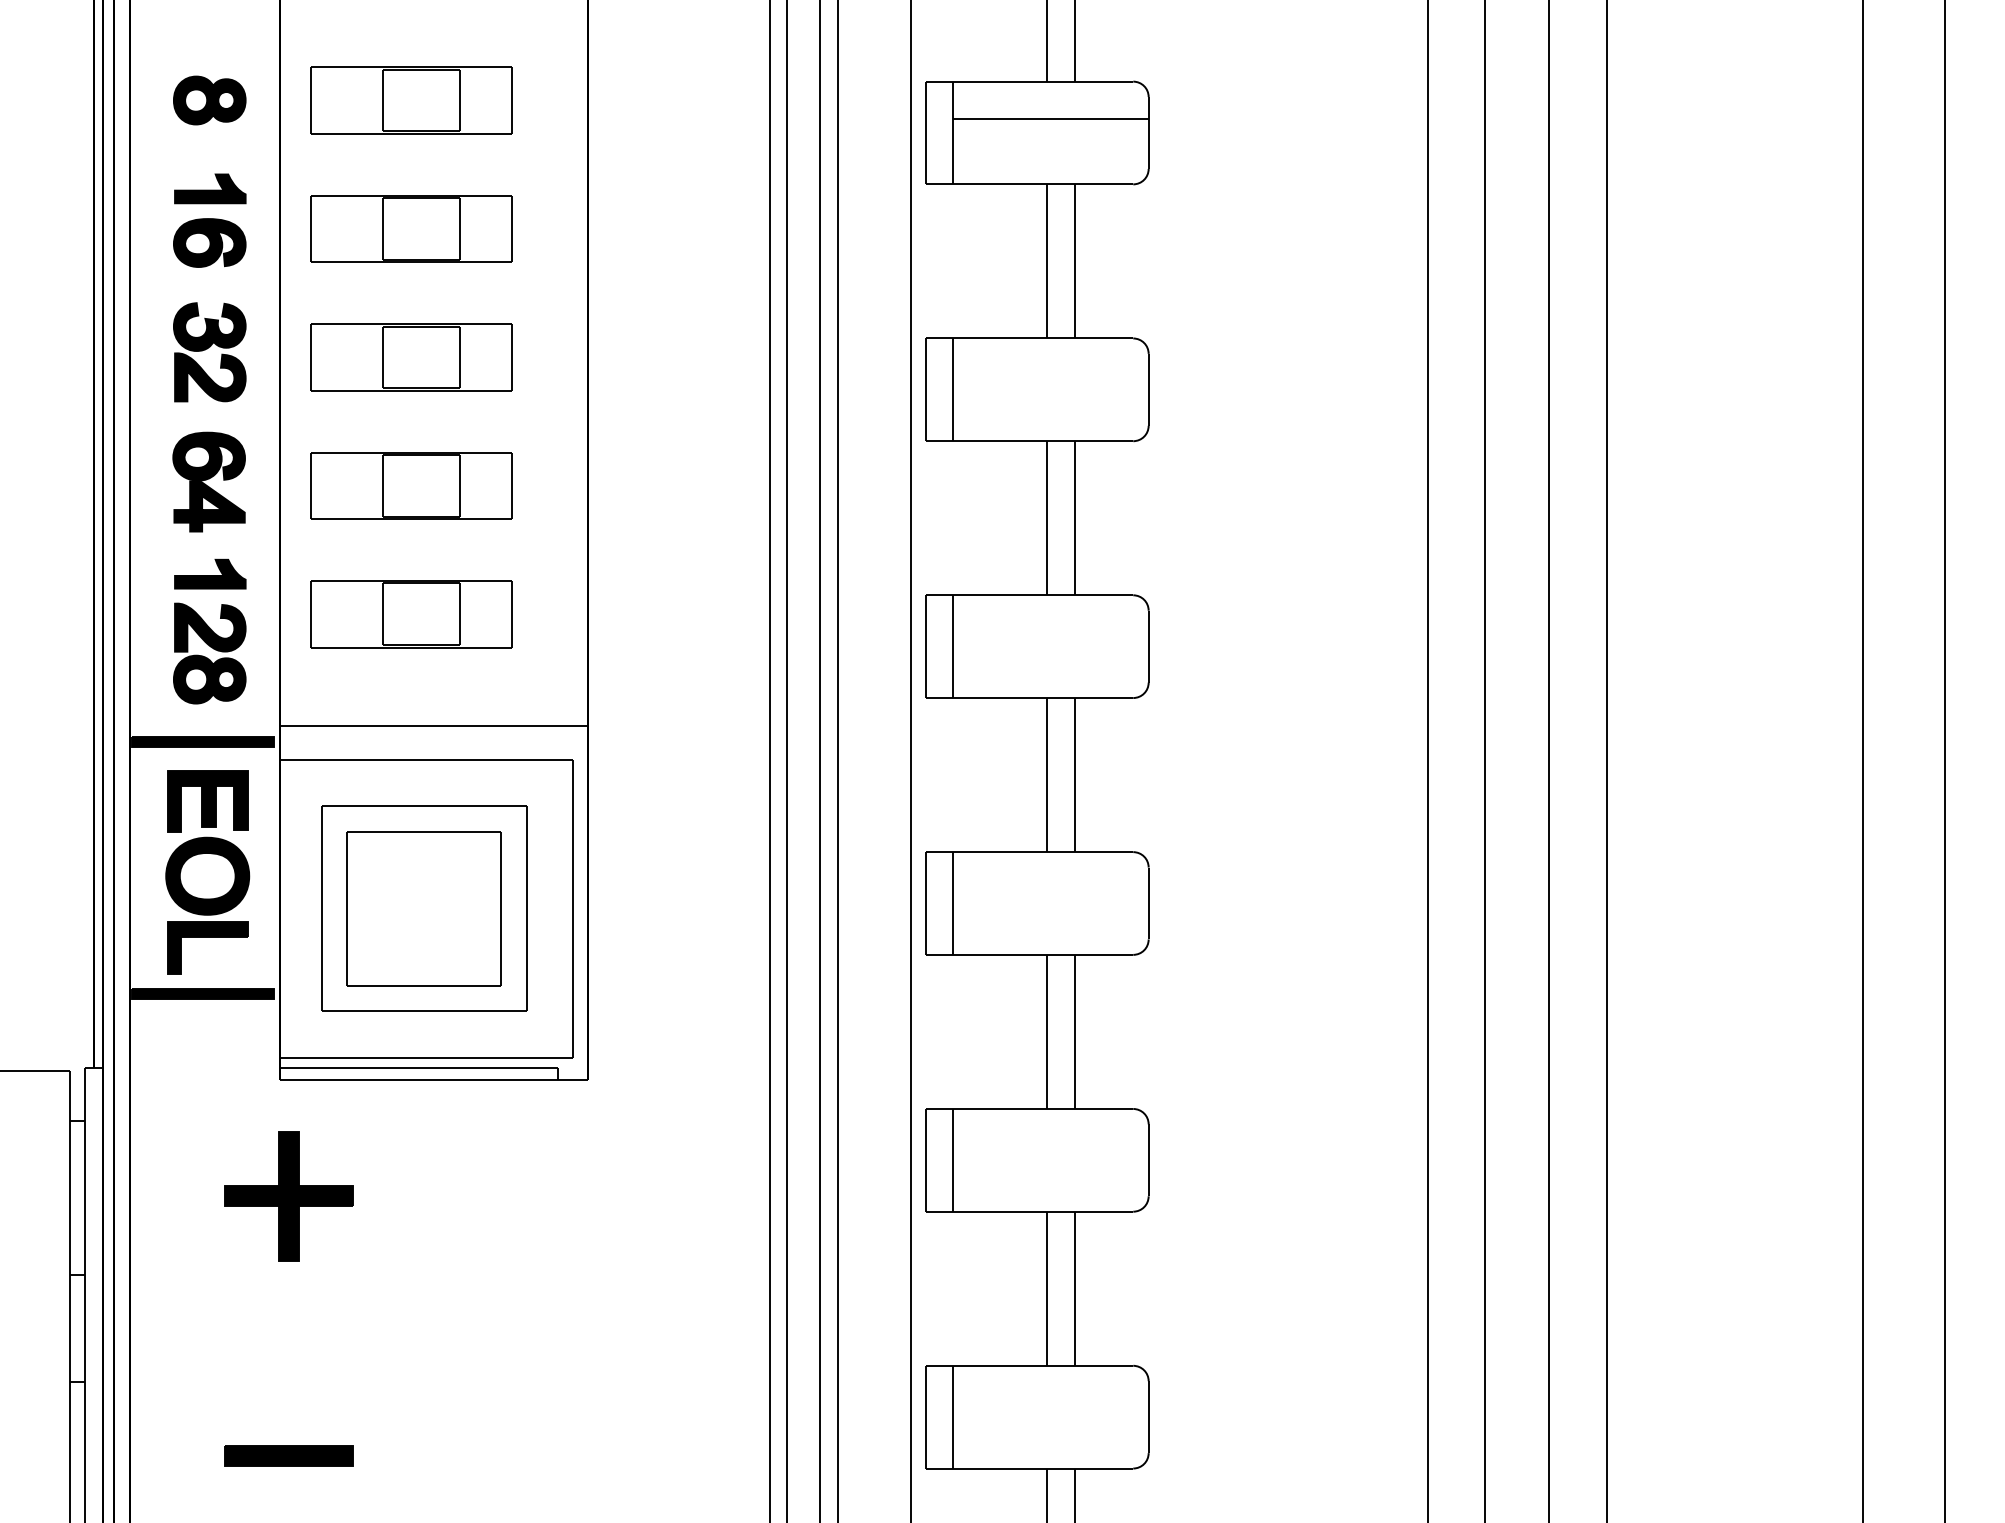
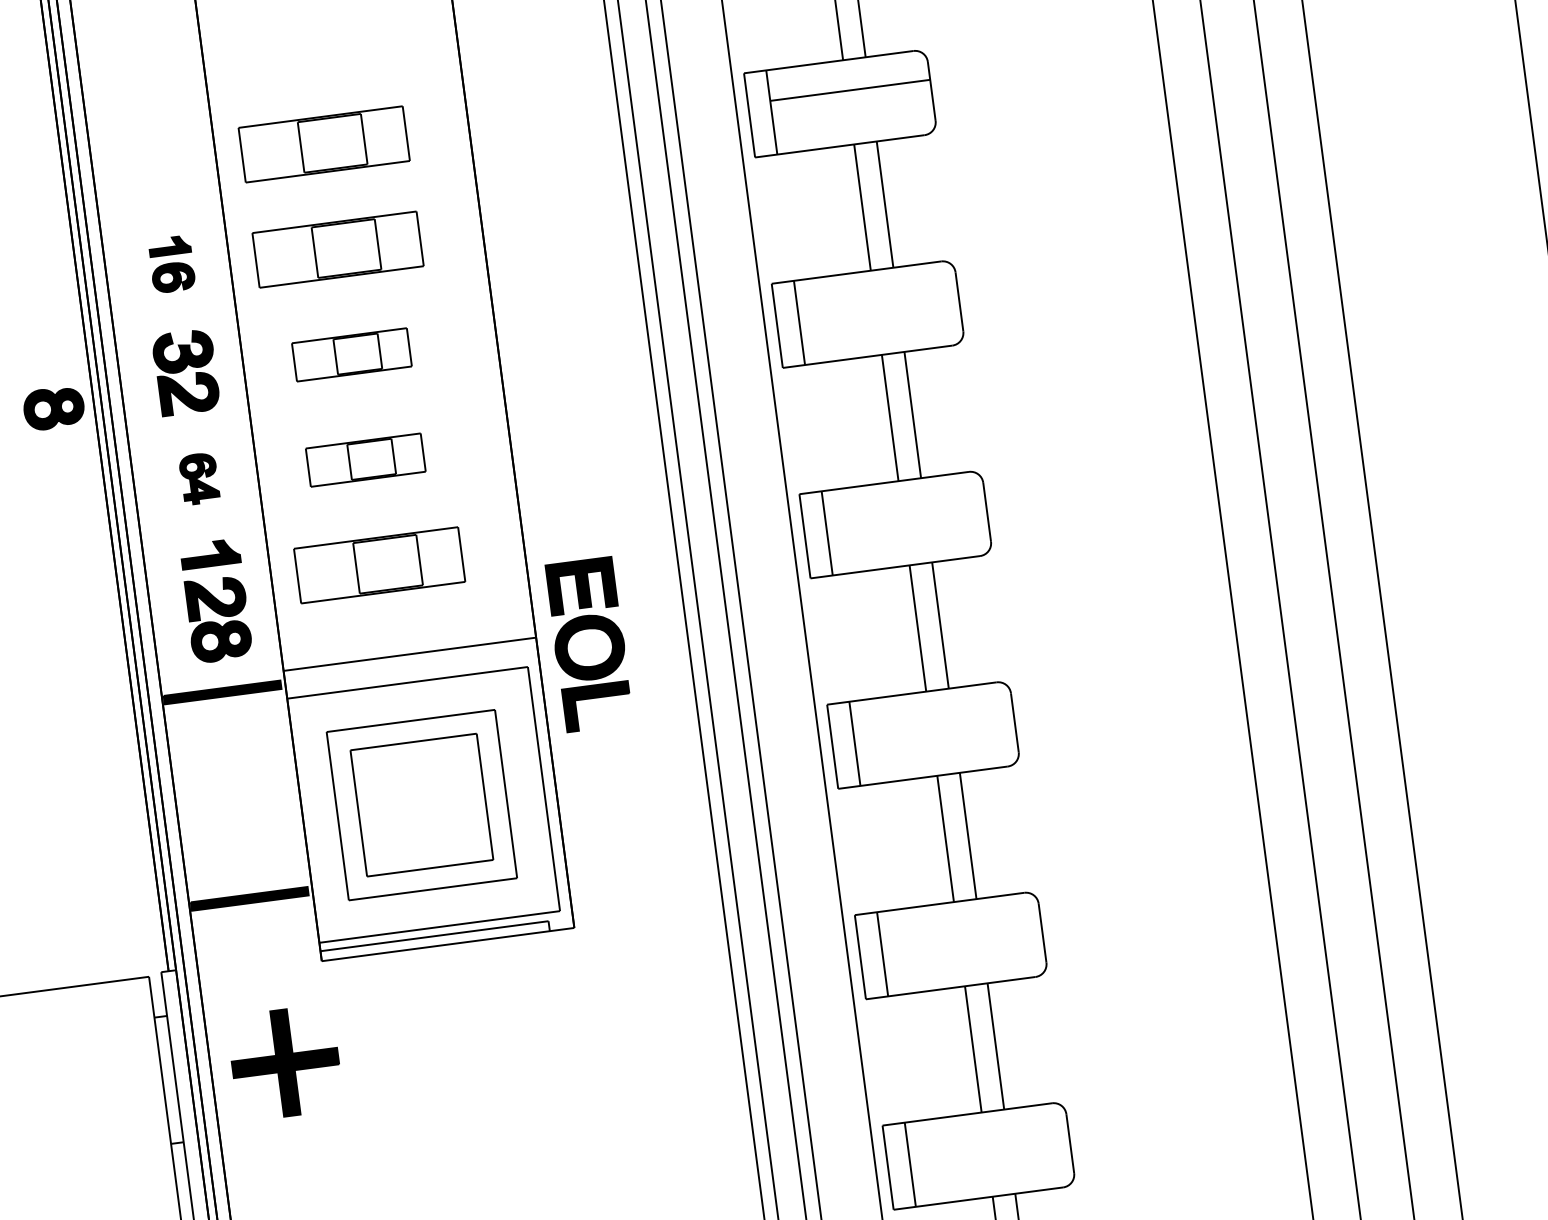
part: (209, 100) -> (53, 408), moved
part: (209, 220) -> (171, 264), size x0.7
part: (411, 357) -> (351, 354), size x0.7
part: (208, 481) -> (198, 478), size x0.6
part: (411, 485) -> (365, 459), size x0.7
part: (207, 872) -> (589, 644), moved
part: (288, 1196) -> (285, 1063), moved

